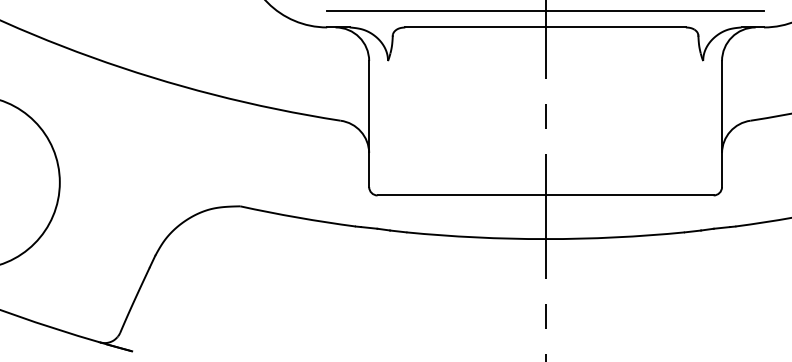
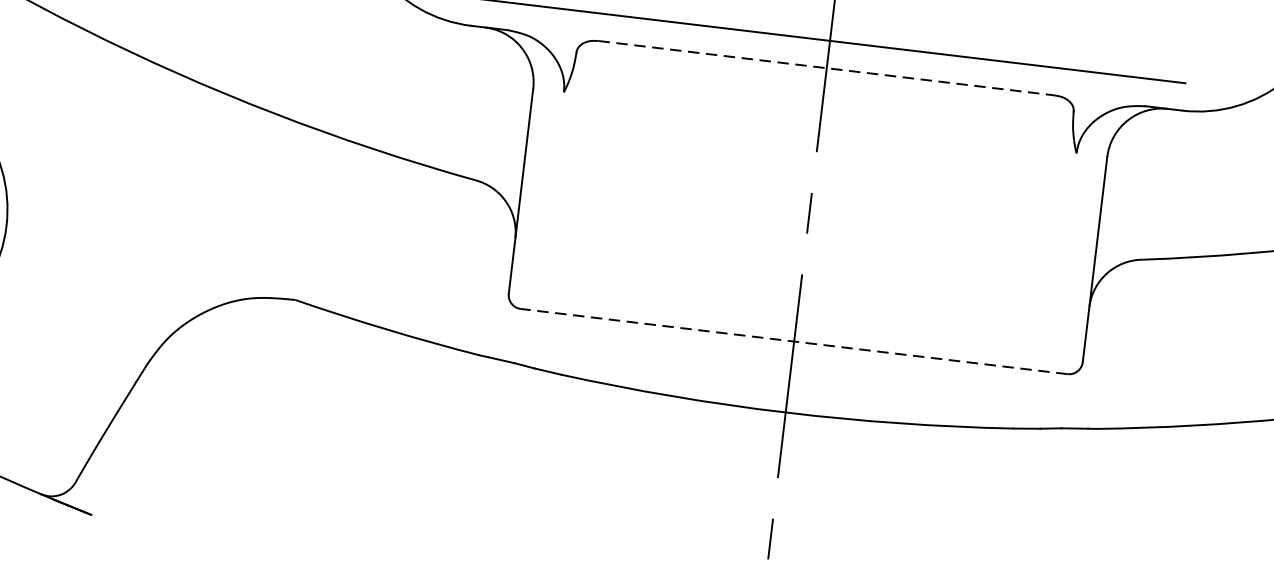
line: (546, 27) -> (828, 68), solid -> dashed
line: (545, 195) -> (794, 341), solid -> dashed

